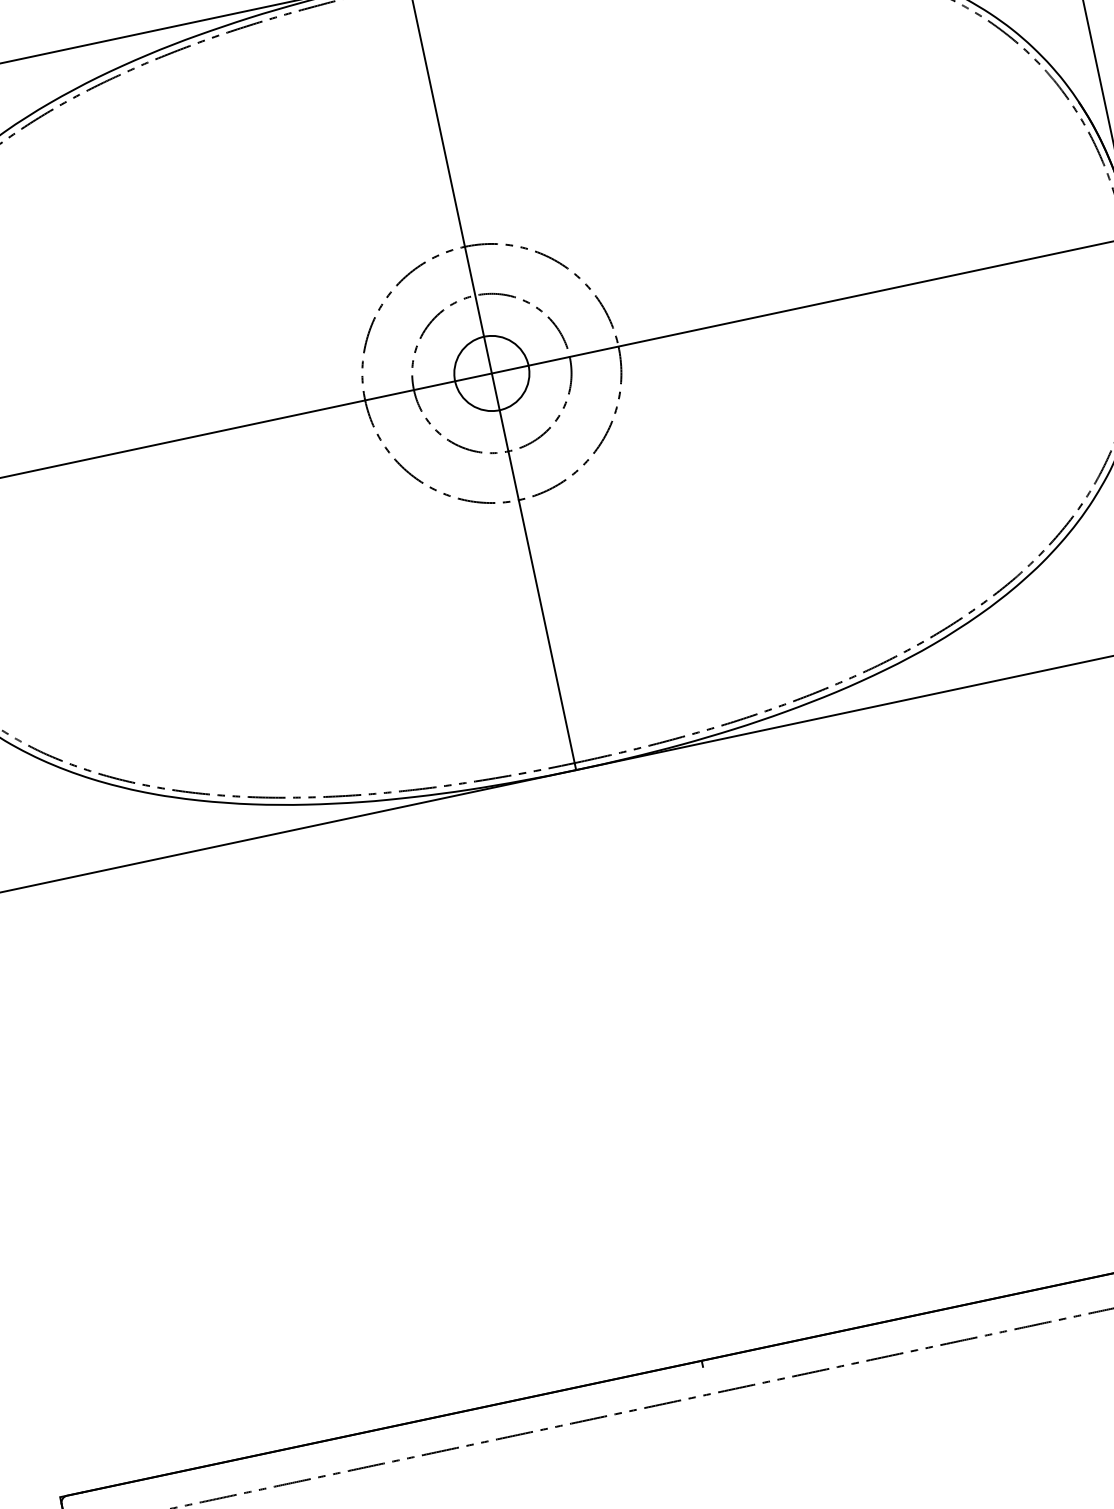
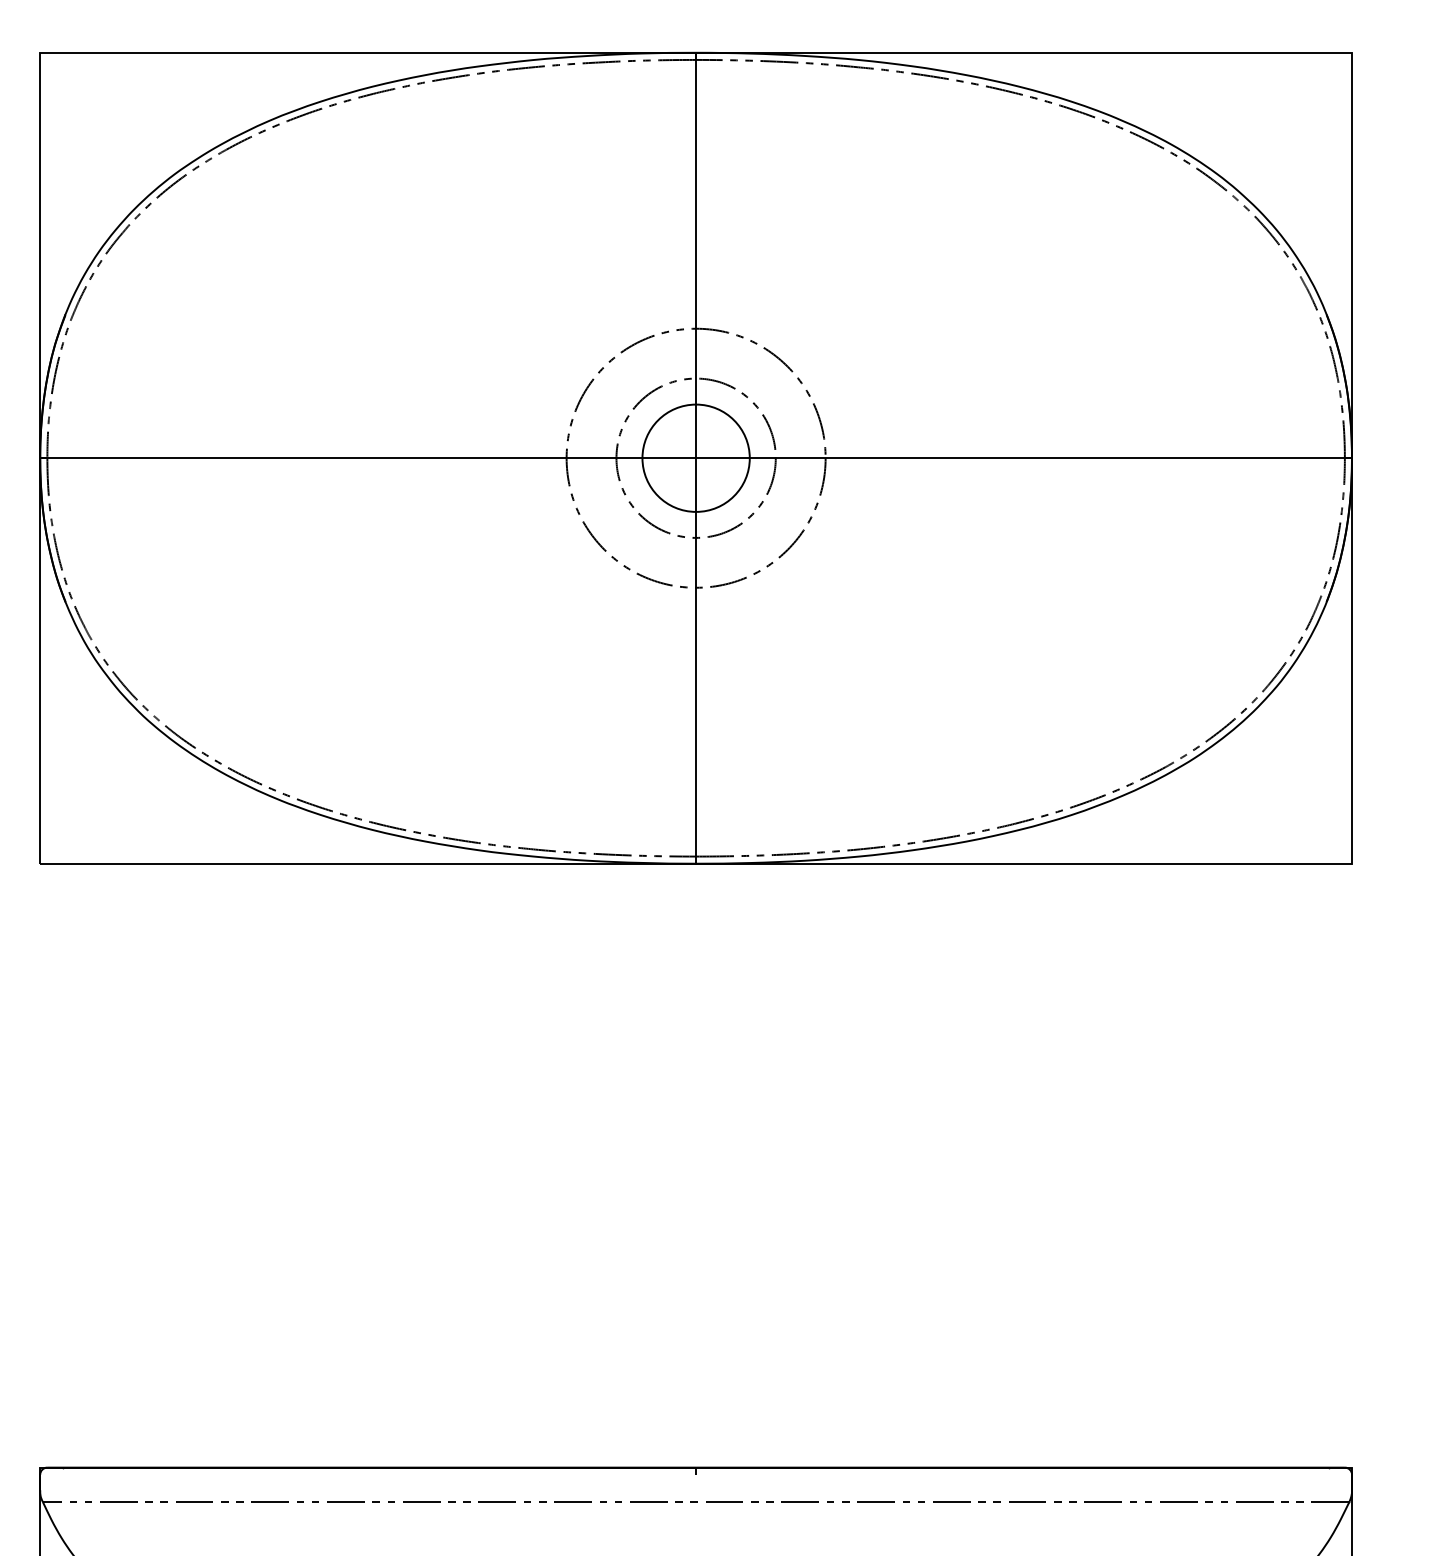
circle: (491, 372) -> (695, 457), size x1.43

